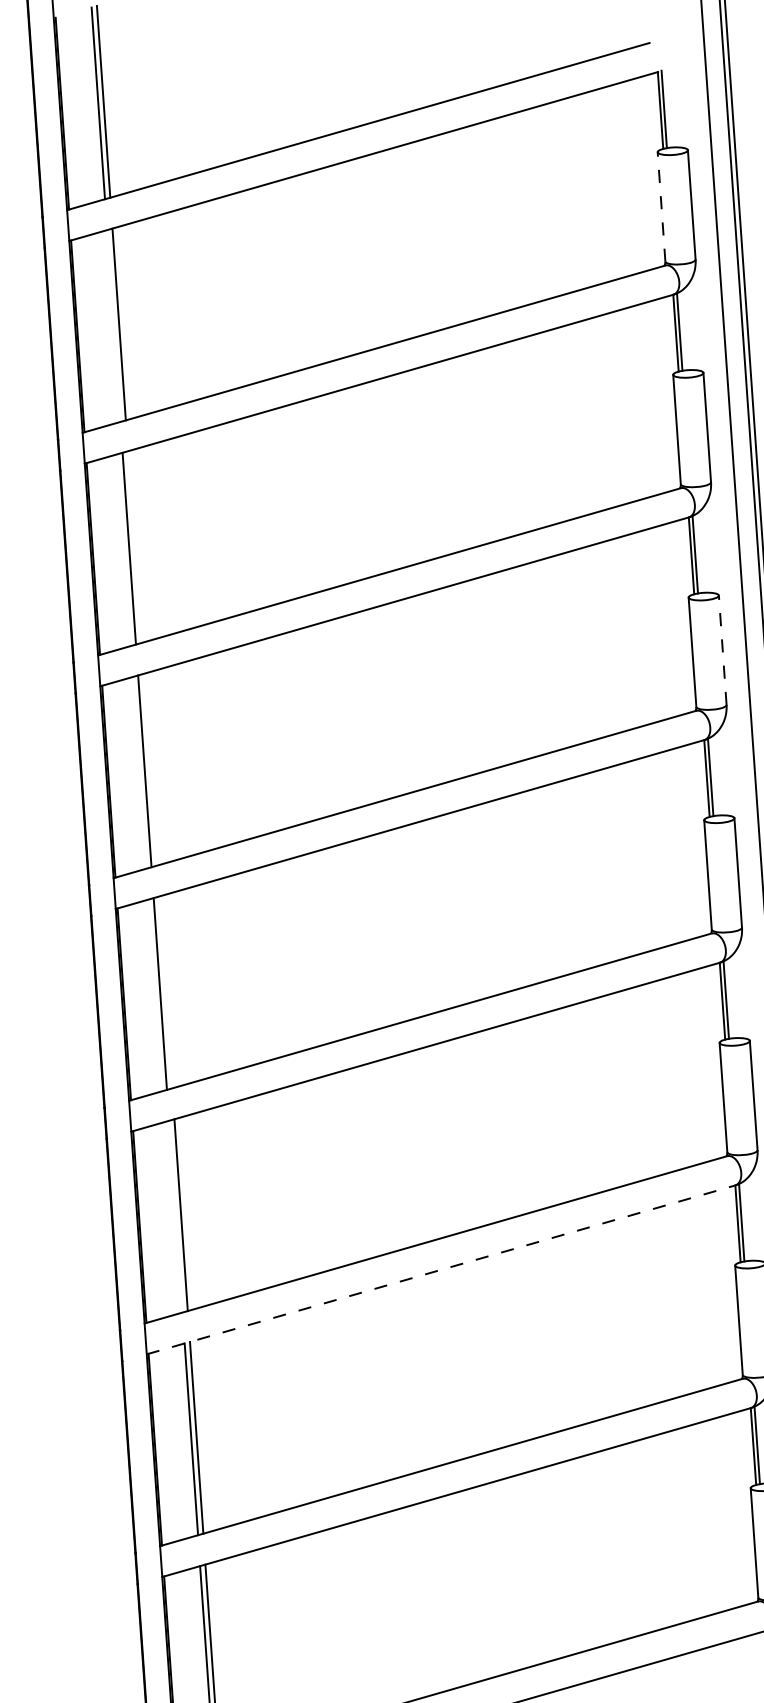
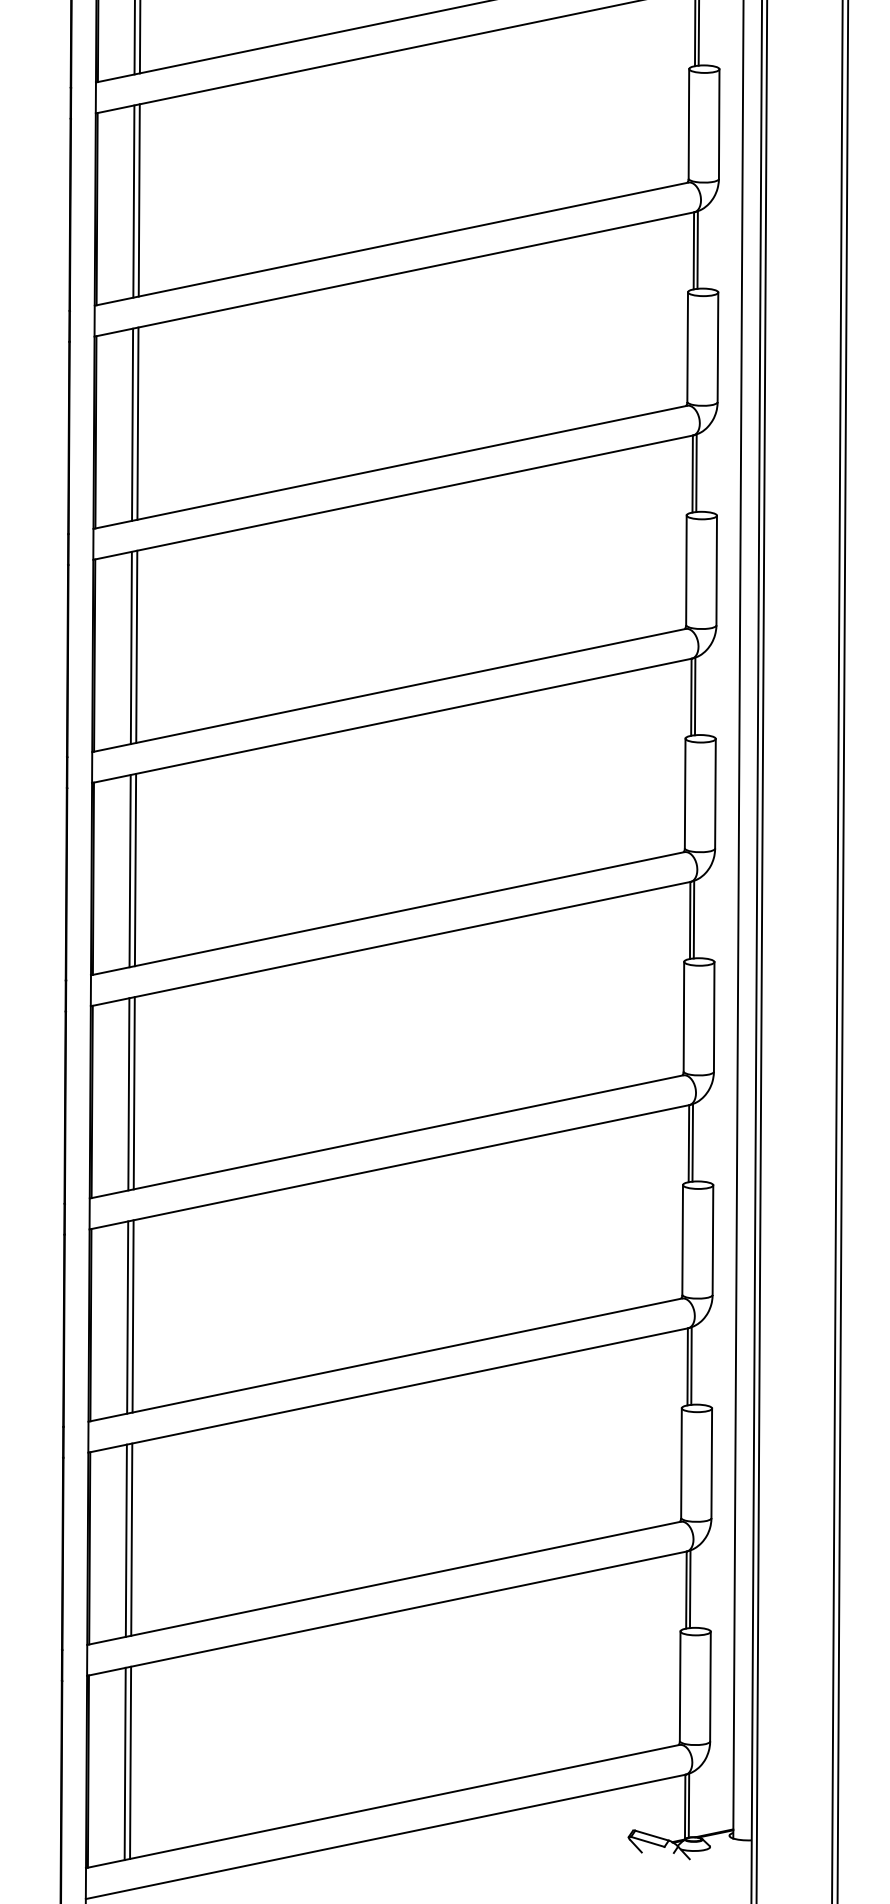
line: (661, 206) -> (688, 123), dashed -> solid
line: (113, 325) -> (133, 201), added
line: (134, 547) -> (137, 423), added
line: (722, 650) -> (716, 570), dashed -> solid
line: (149, 769) -> (136, 646), added
line: (165, 991) -> (135, 869), added
line: (175, 1216) -> (128, 1094), added
line: (441, 1270) -> (389, 1167), dashed -> solid

